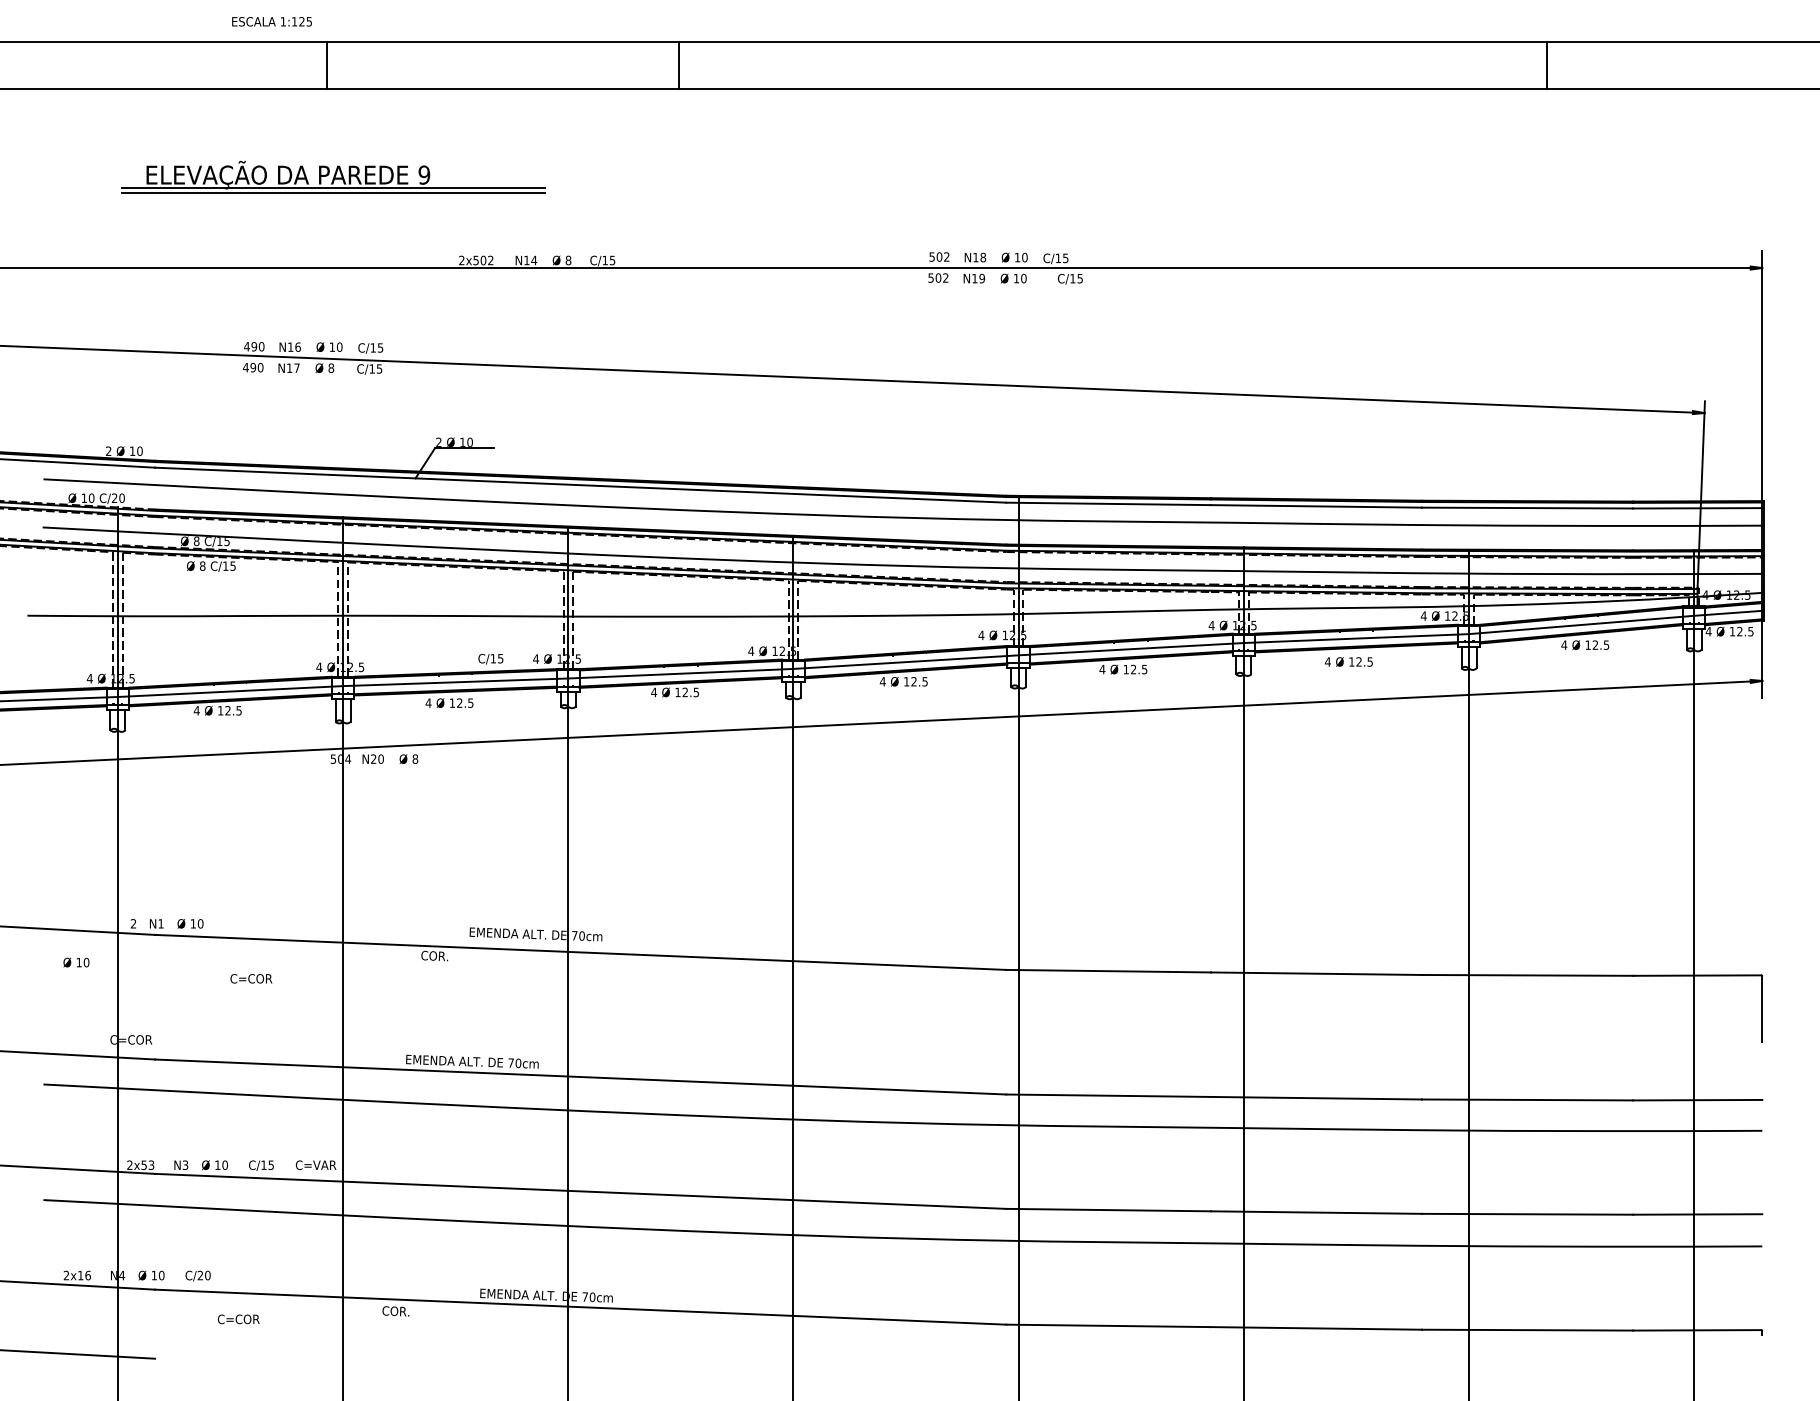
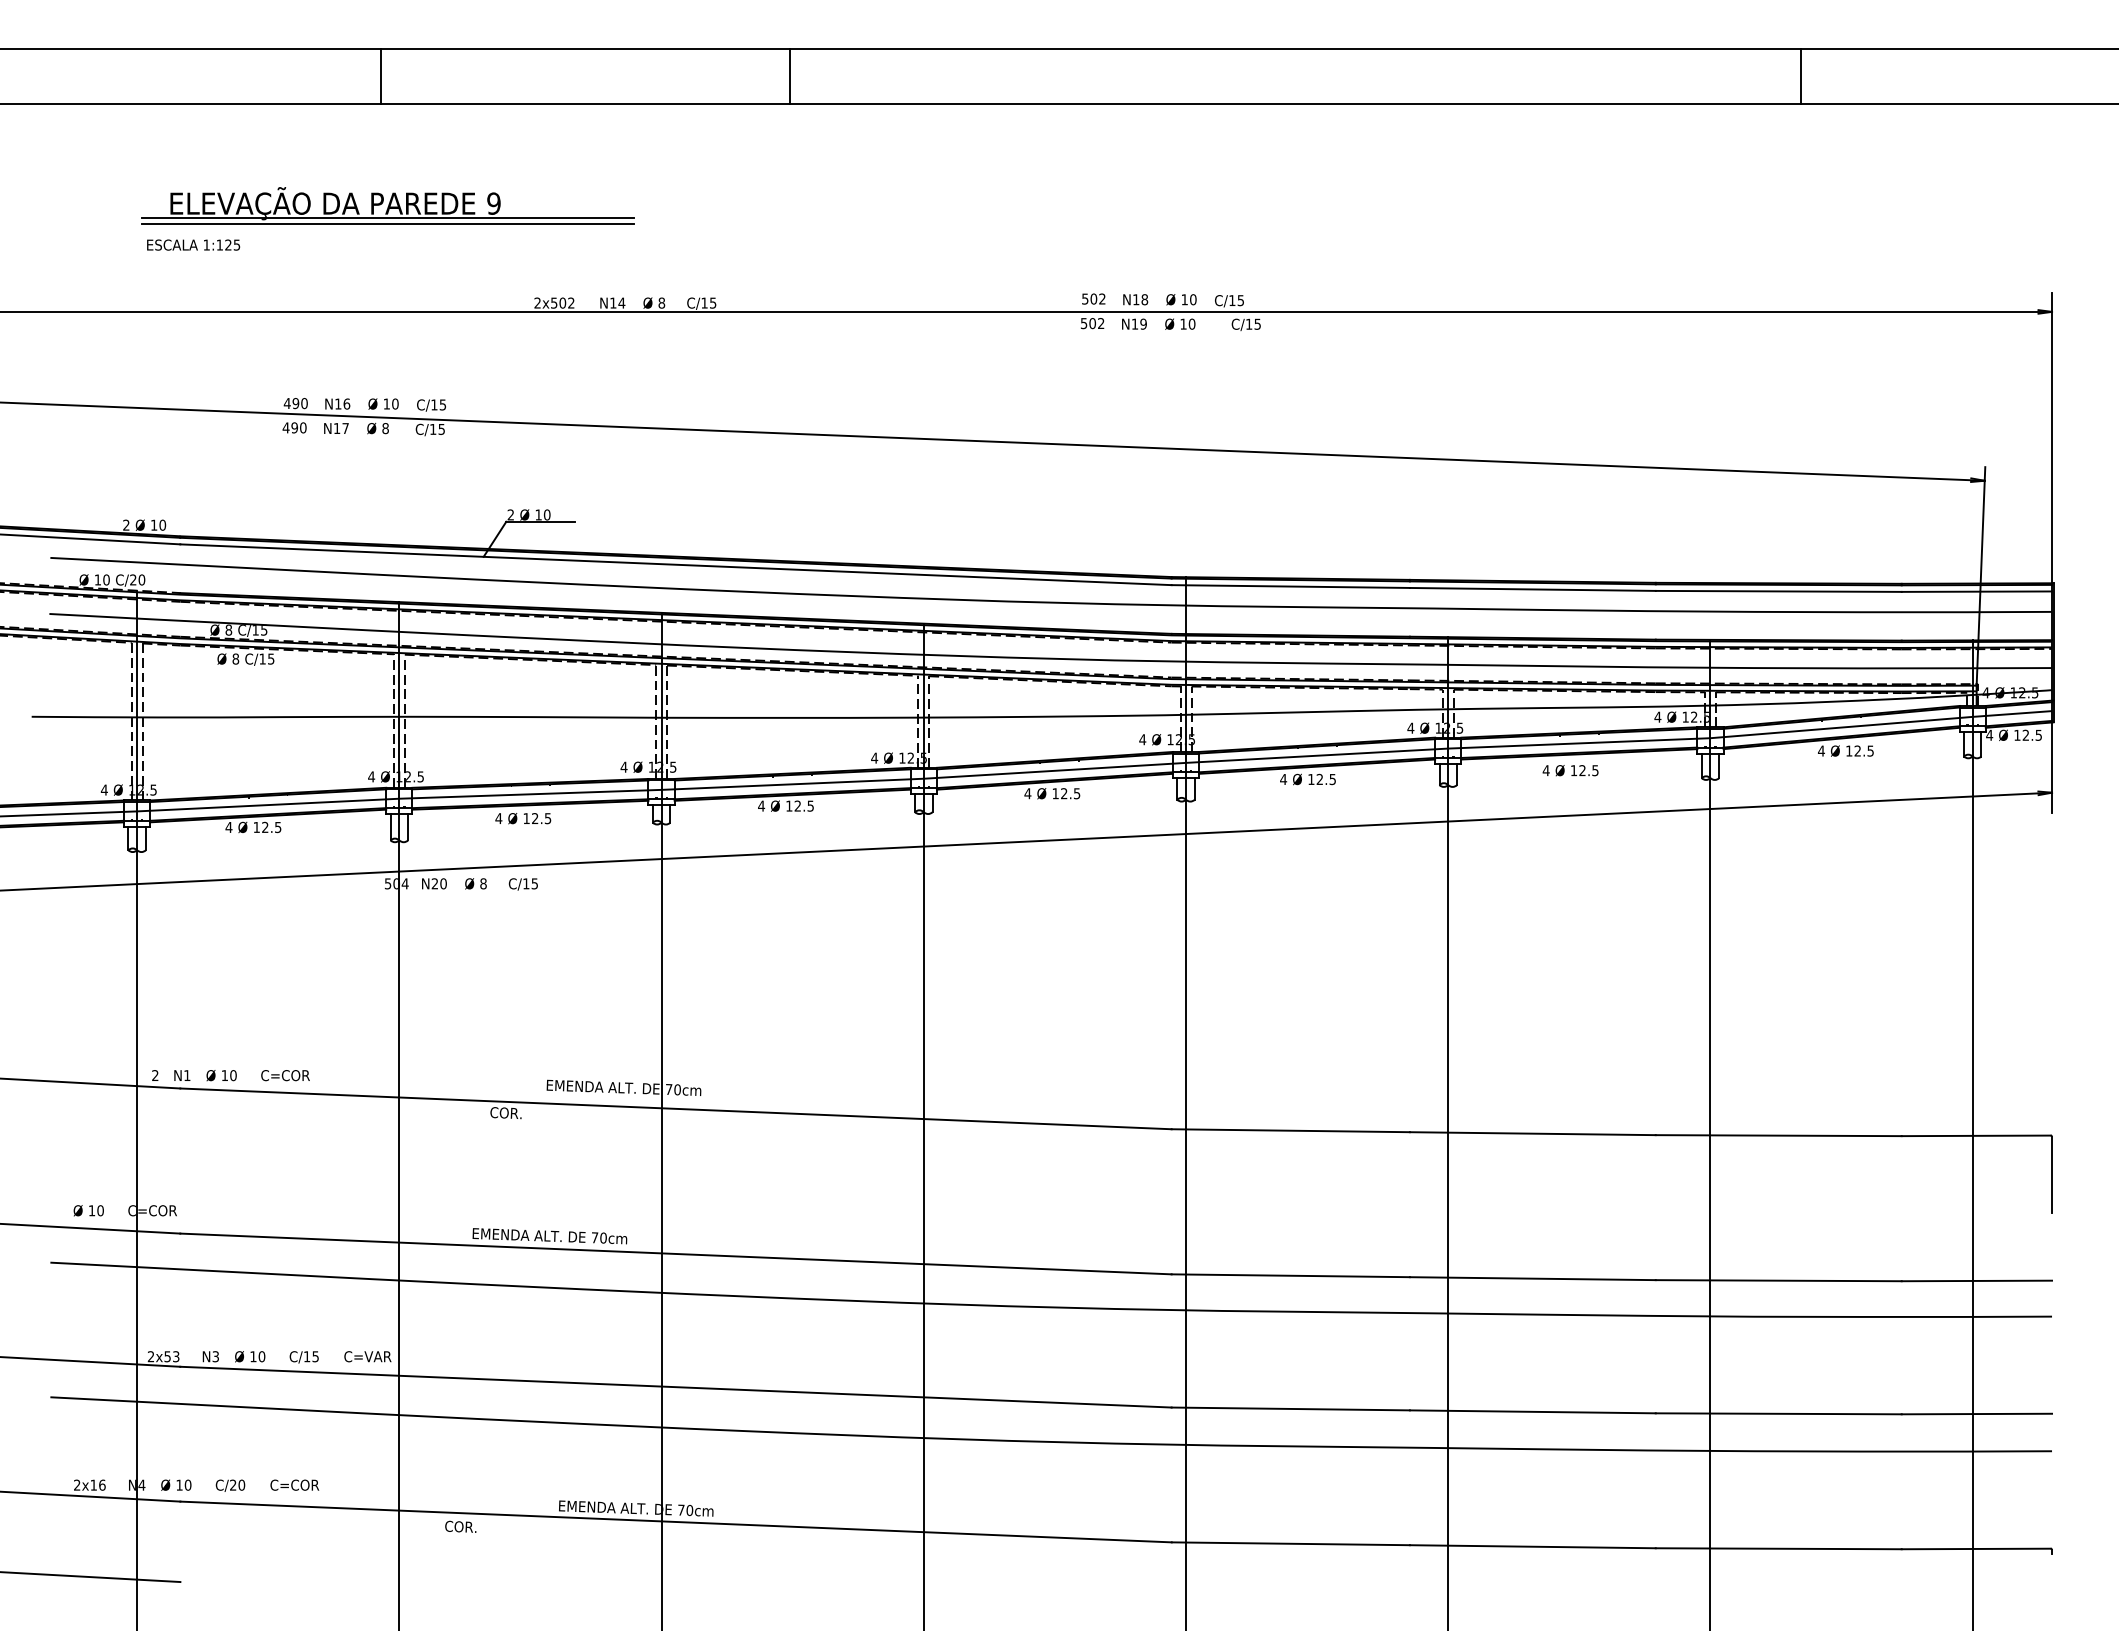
text: (271, 21) -> (193, 244), moved
text: (490, 659) -> (522, 884), moved
text: (76, 962) -> (88, 1210), moved
text: (251, 978) -> (285, 1075), moved
text: (238, 1318) -> (294, 1484), moved

